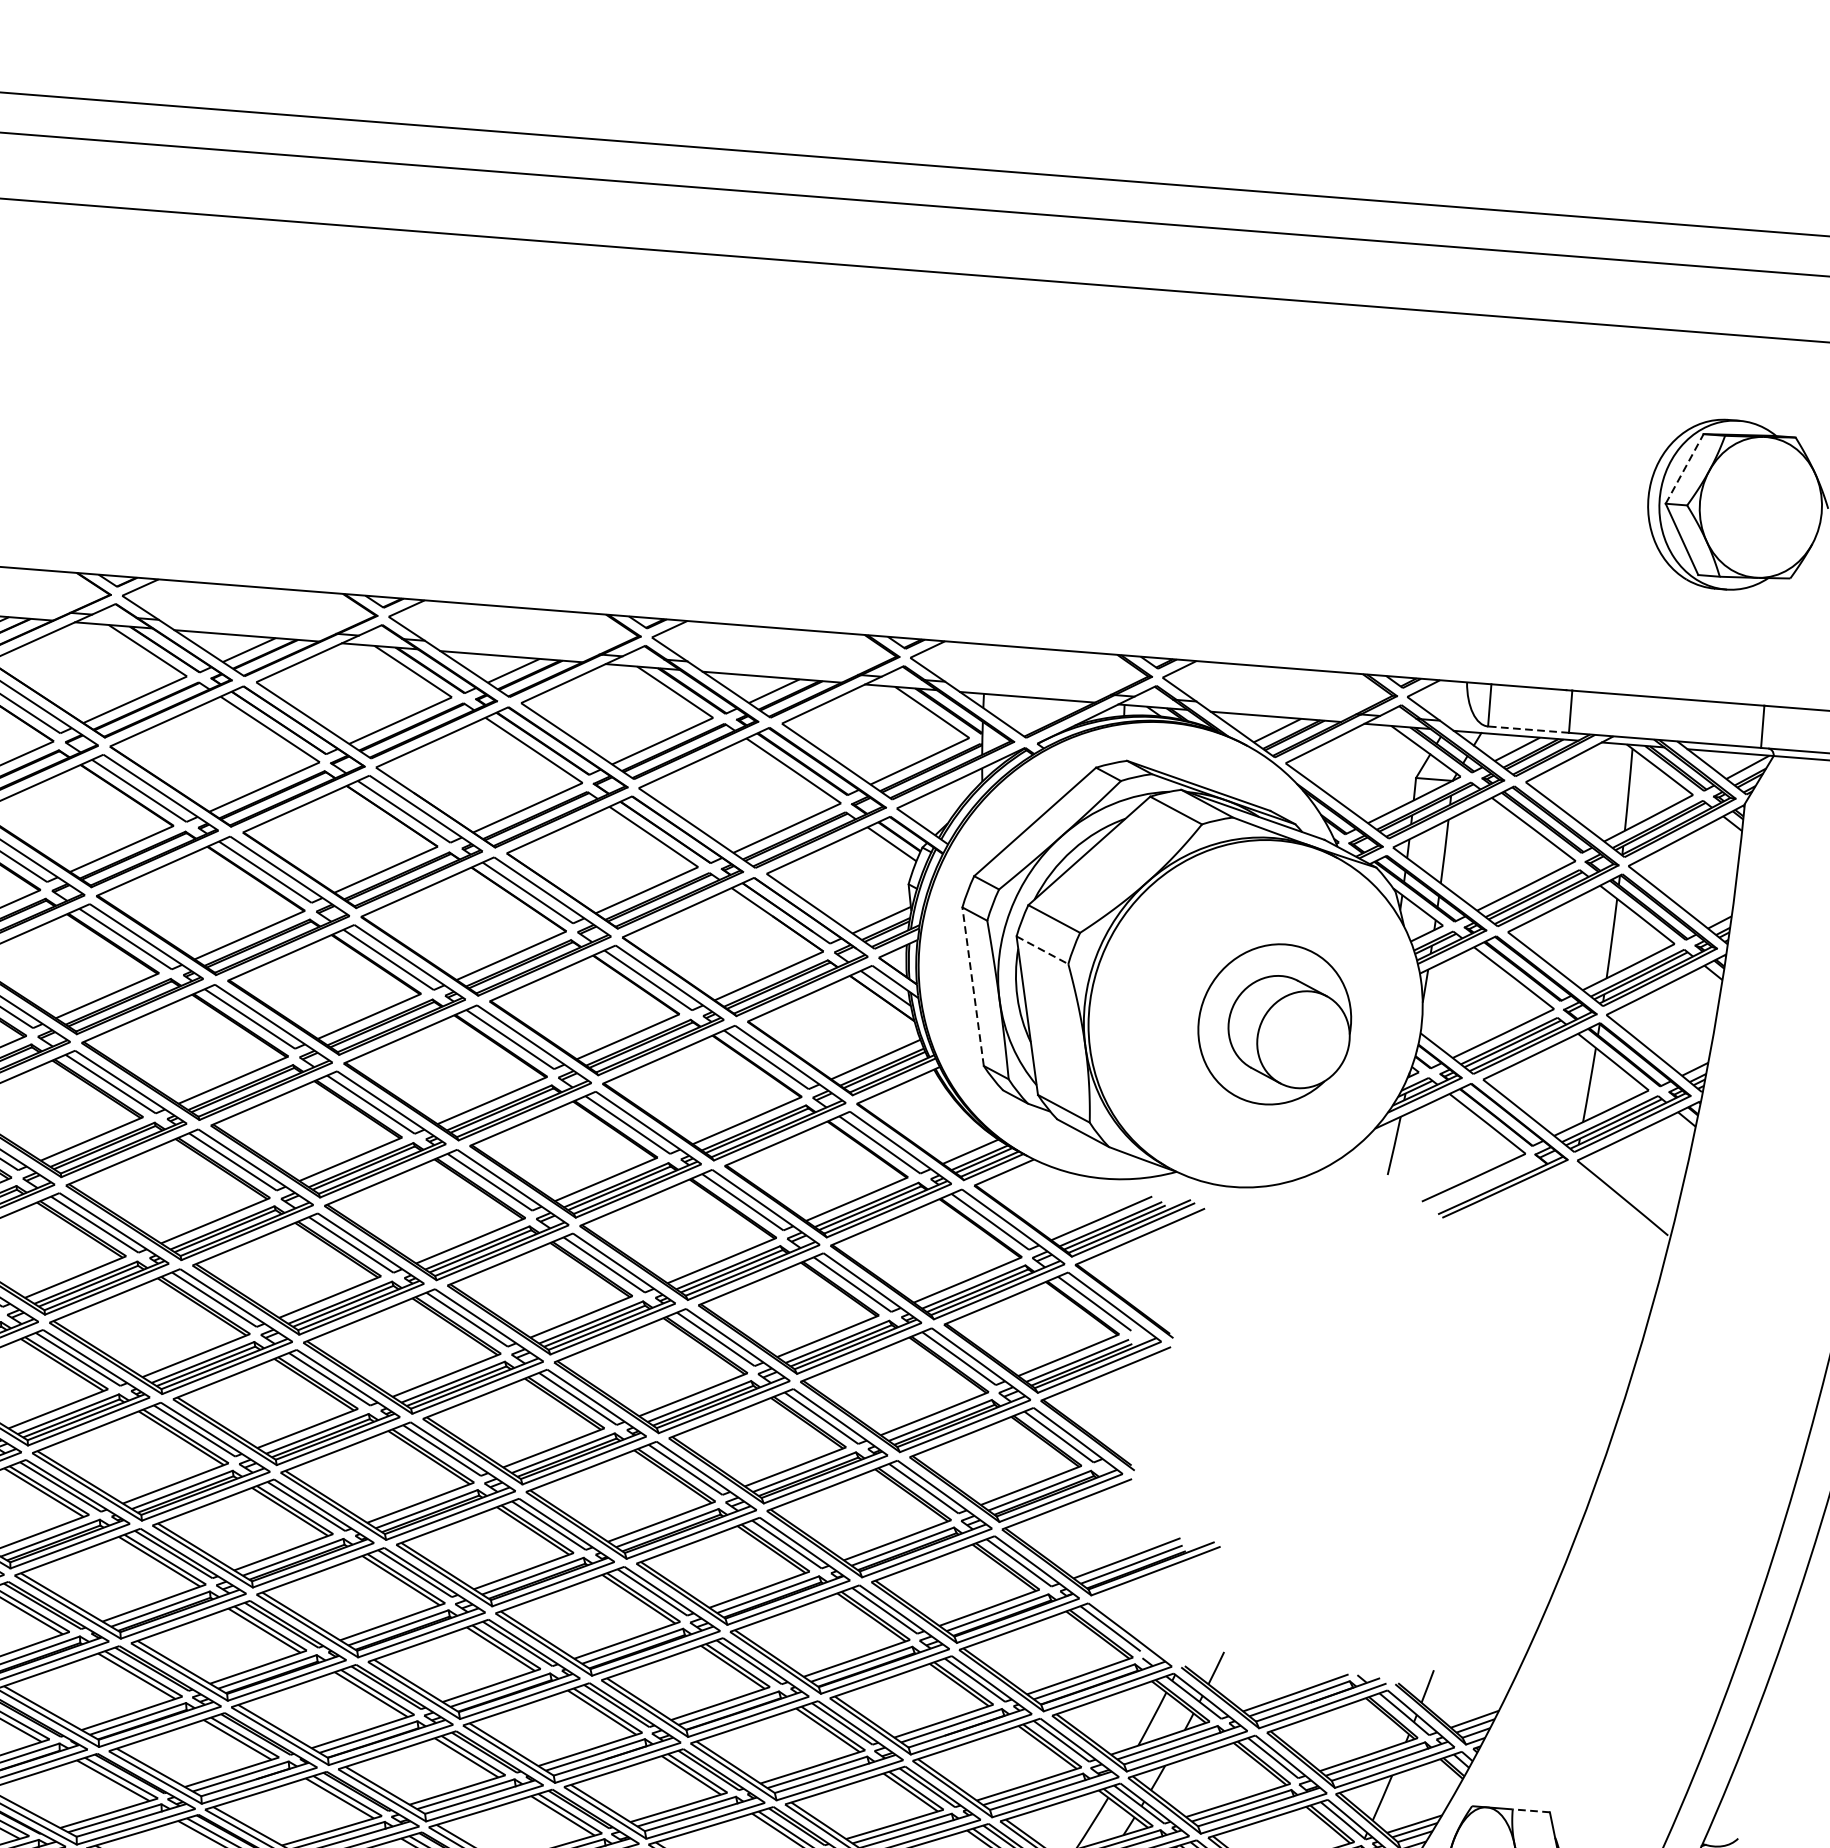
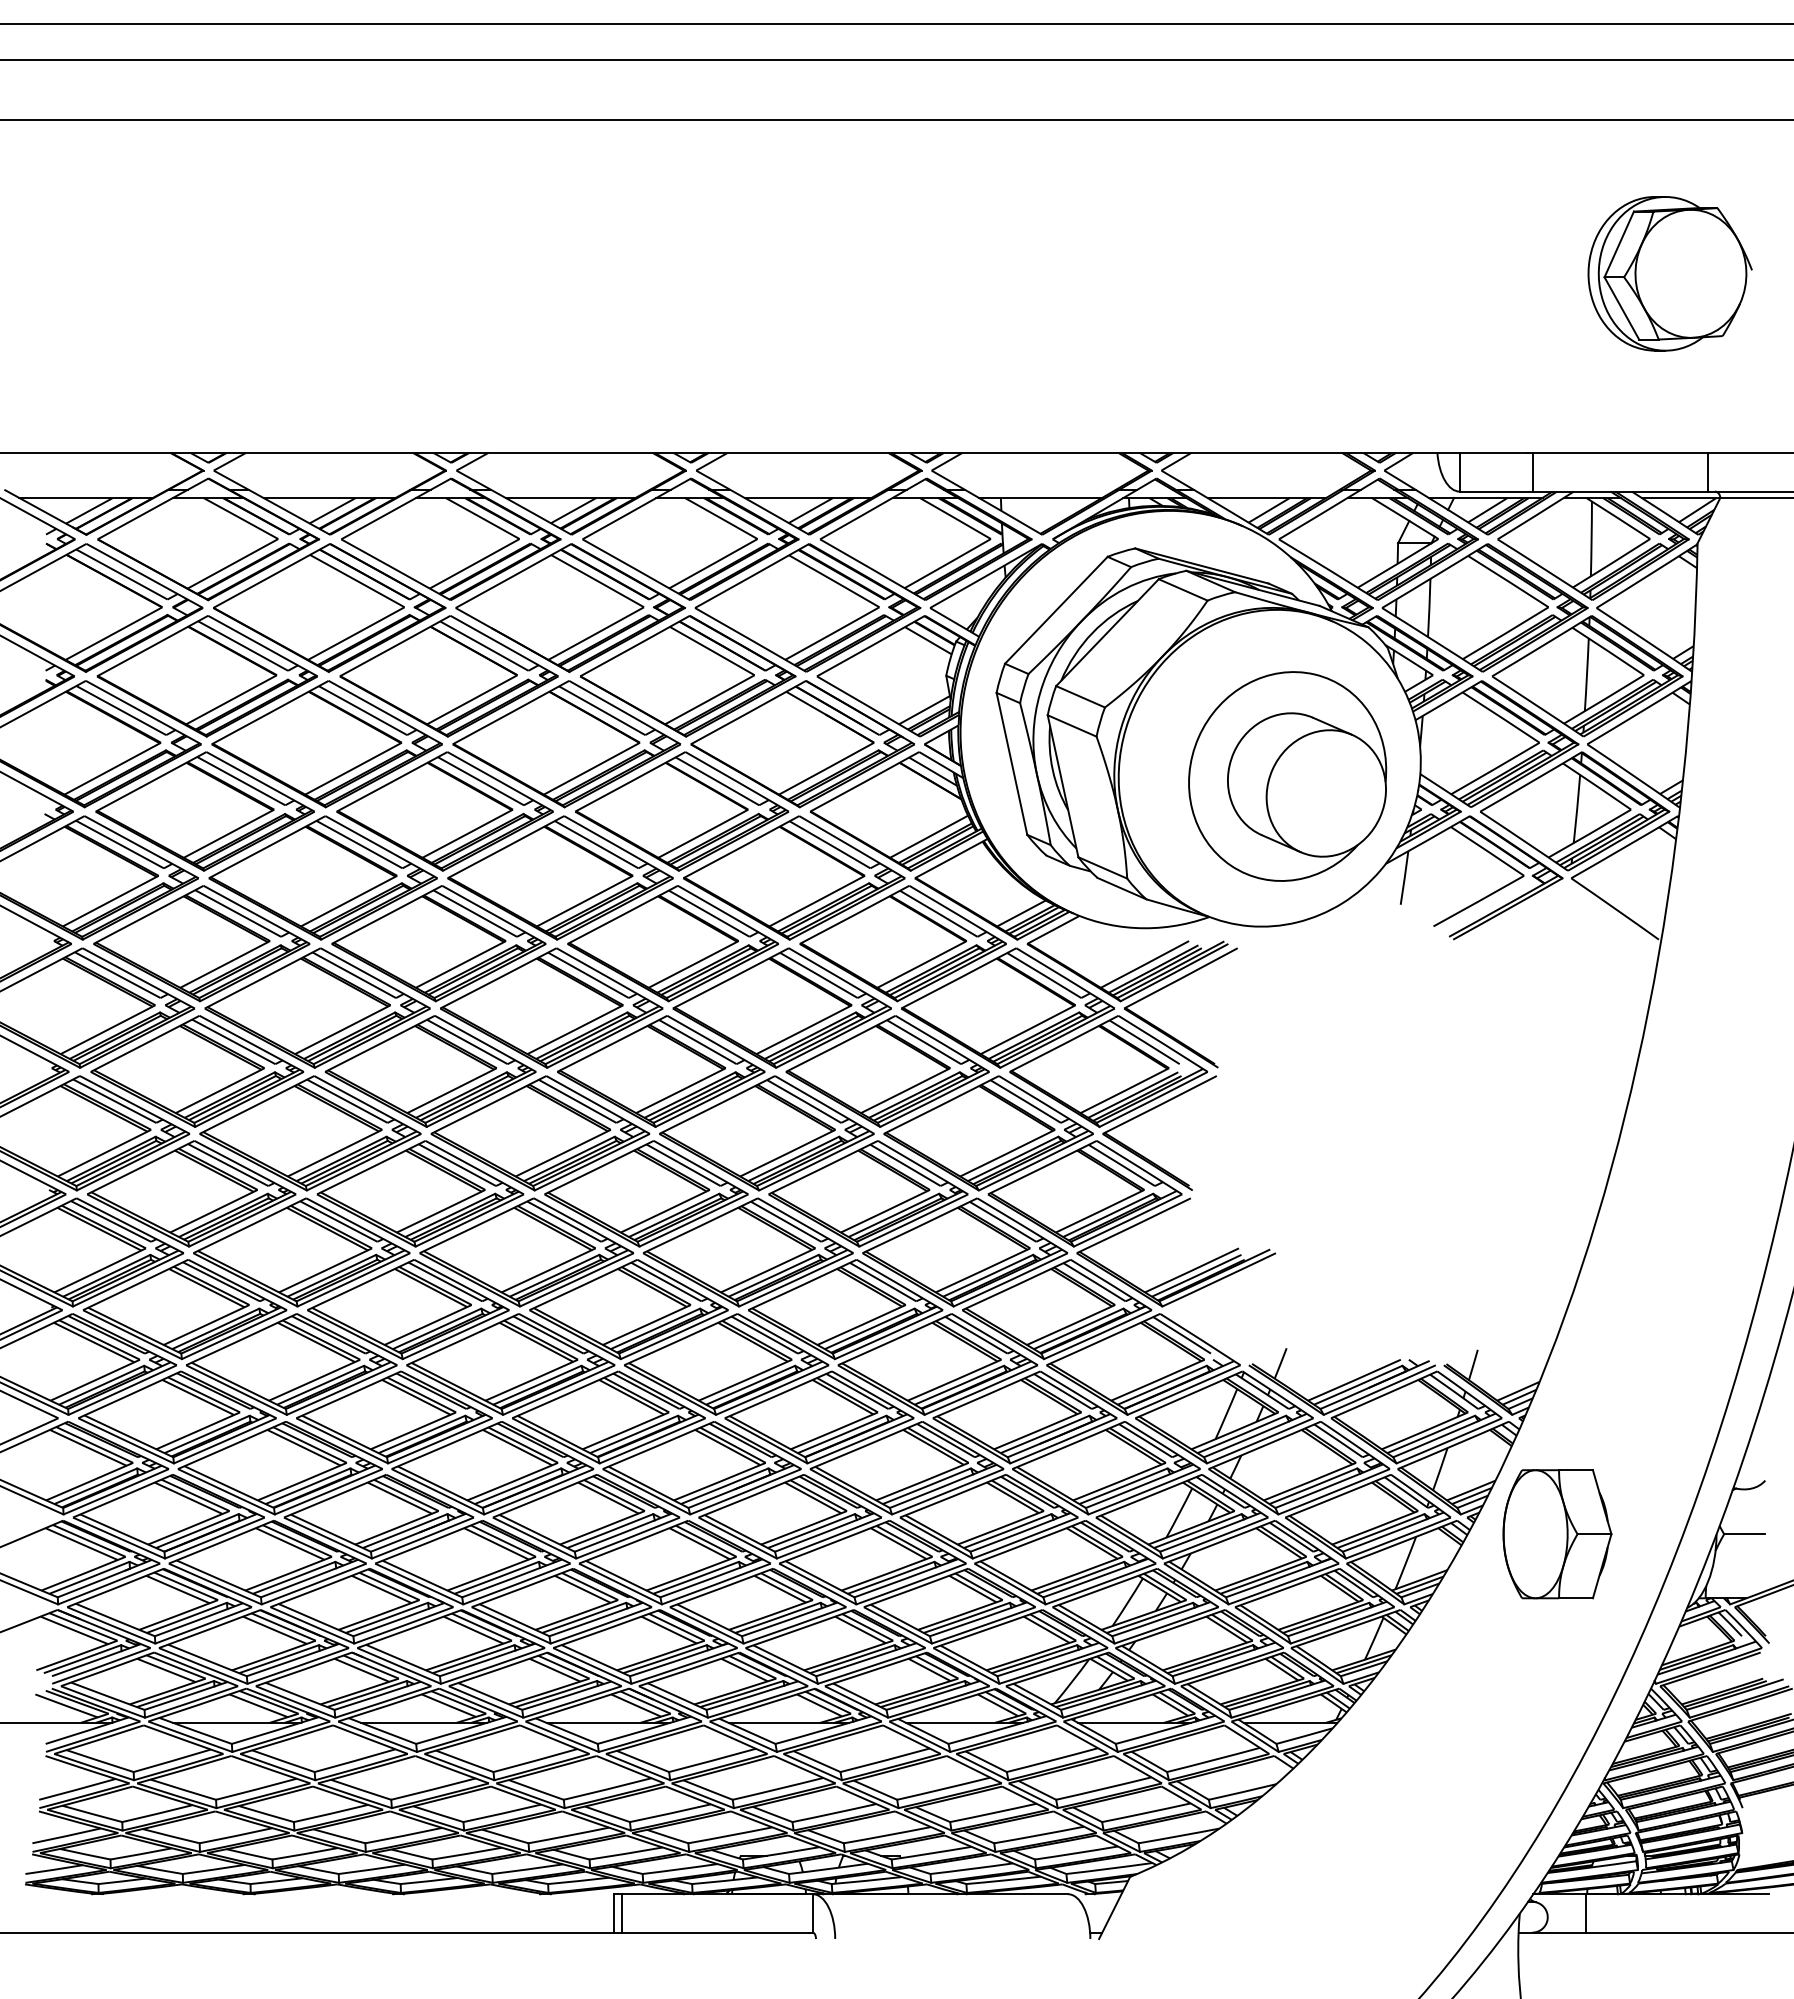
line: (1684, 469) -> (1619, 244), dashed -> solid
line: (1528, 729) -> (1496, 491), dashed -> solid
line: (1042, 949) -> (1072, 725), dashed -> solid
line: (972, 986) -> (1011, 763), dashed -> solid
part: (1274, 1024) -> (1287, 776), size x1.43
line: (1531, 1811) -> (1576, 1470), dashed -> solid

